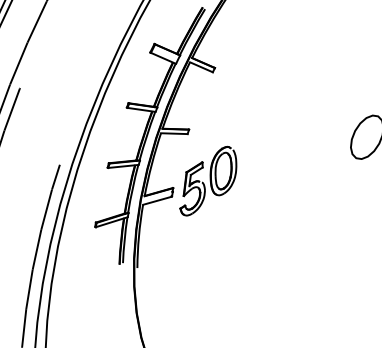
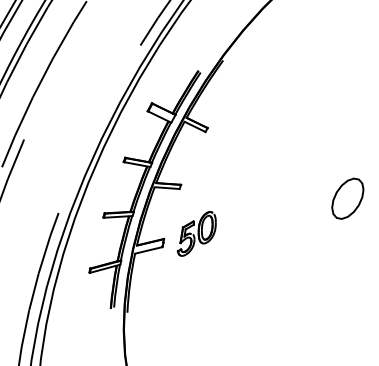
part: (207, 180) -> (196, 233), size x0.7

